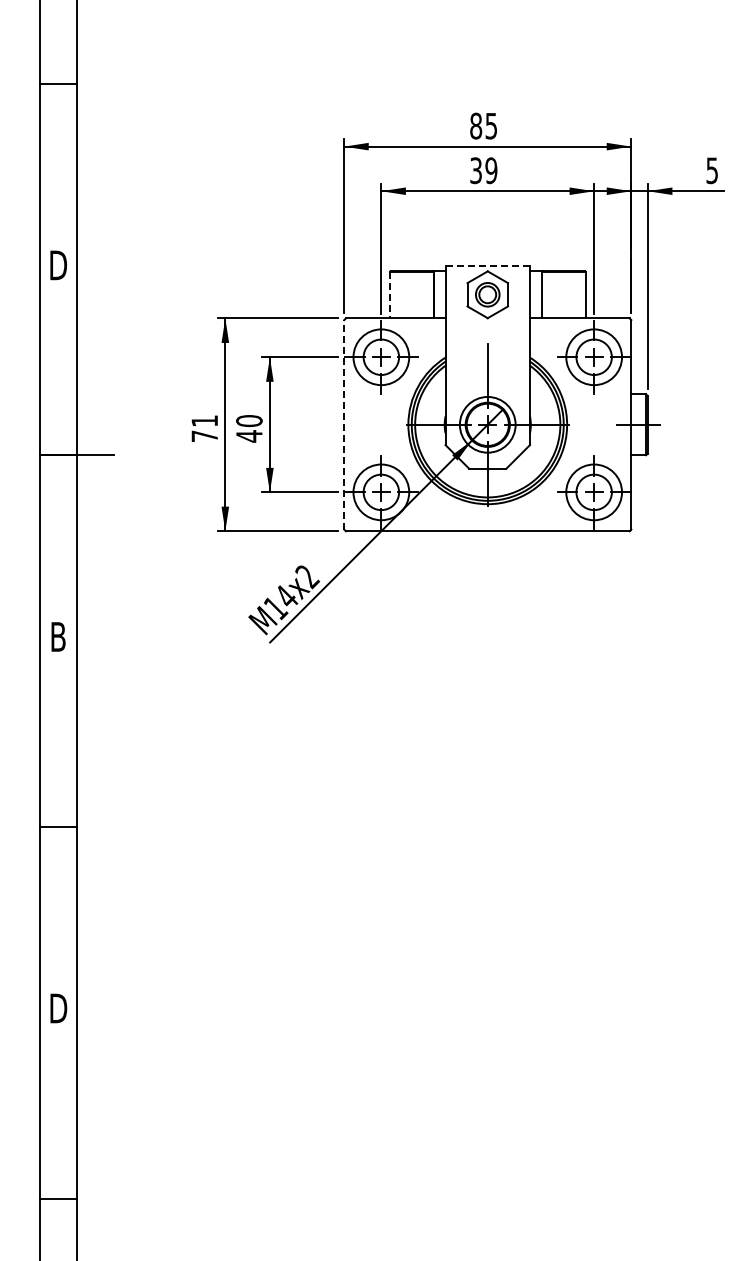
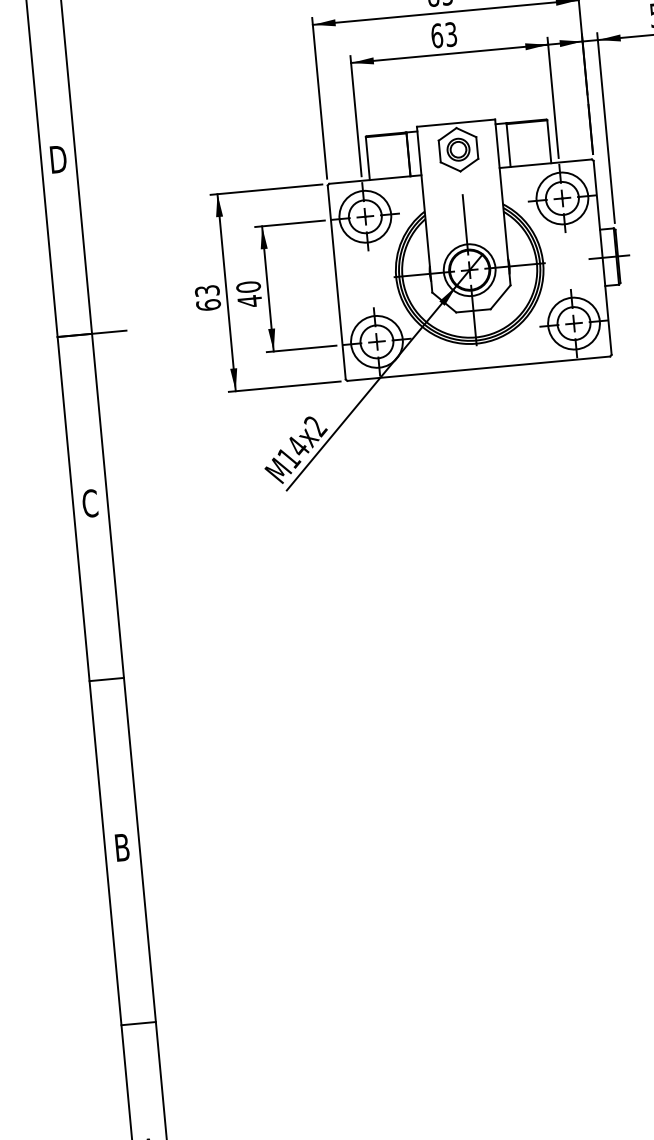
text: (483, 170) -> (443, 35), 39 -> 63
line: (487, 266) -> (455, 123), dashed -> solid
line: (389, 295) -> (367, 158), dashed -> solid
line: (344, 424) -> (336, 282), dashed -> solid
text: (204, 428) -> (207, 297), 71 -> 63
text: (58, 636) -> (90, 503), B -> C
text: (58, 1008) -> (122, 847), D -> B

